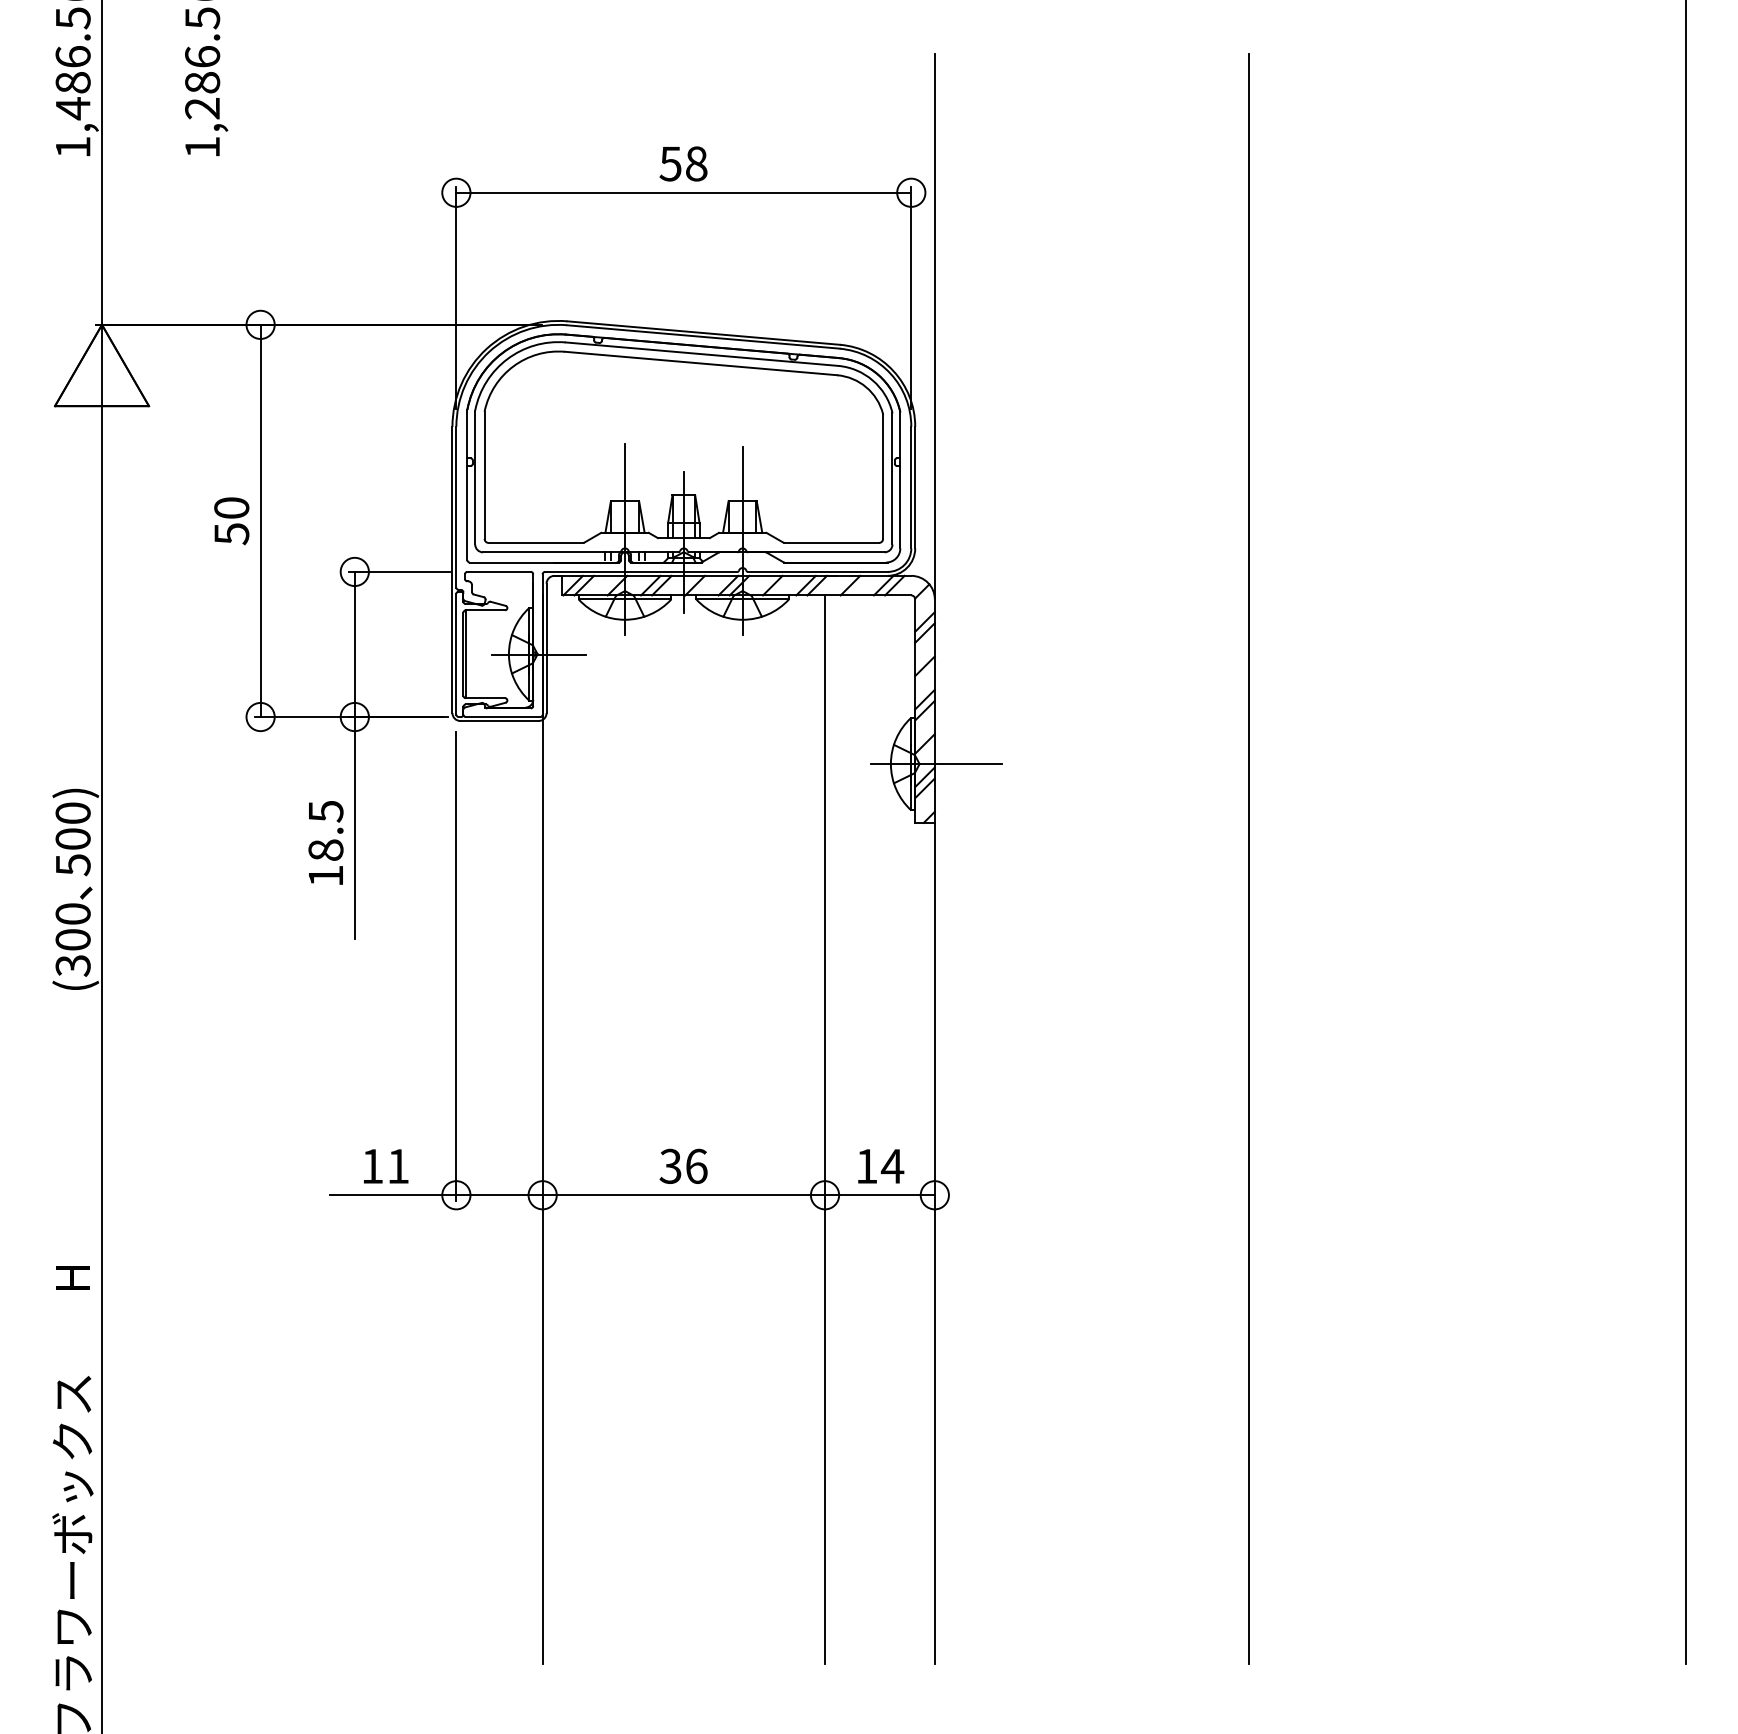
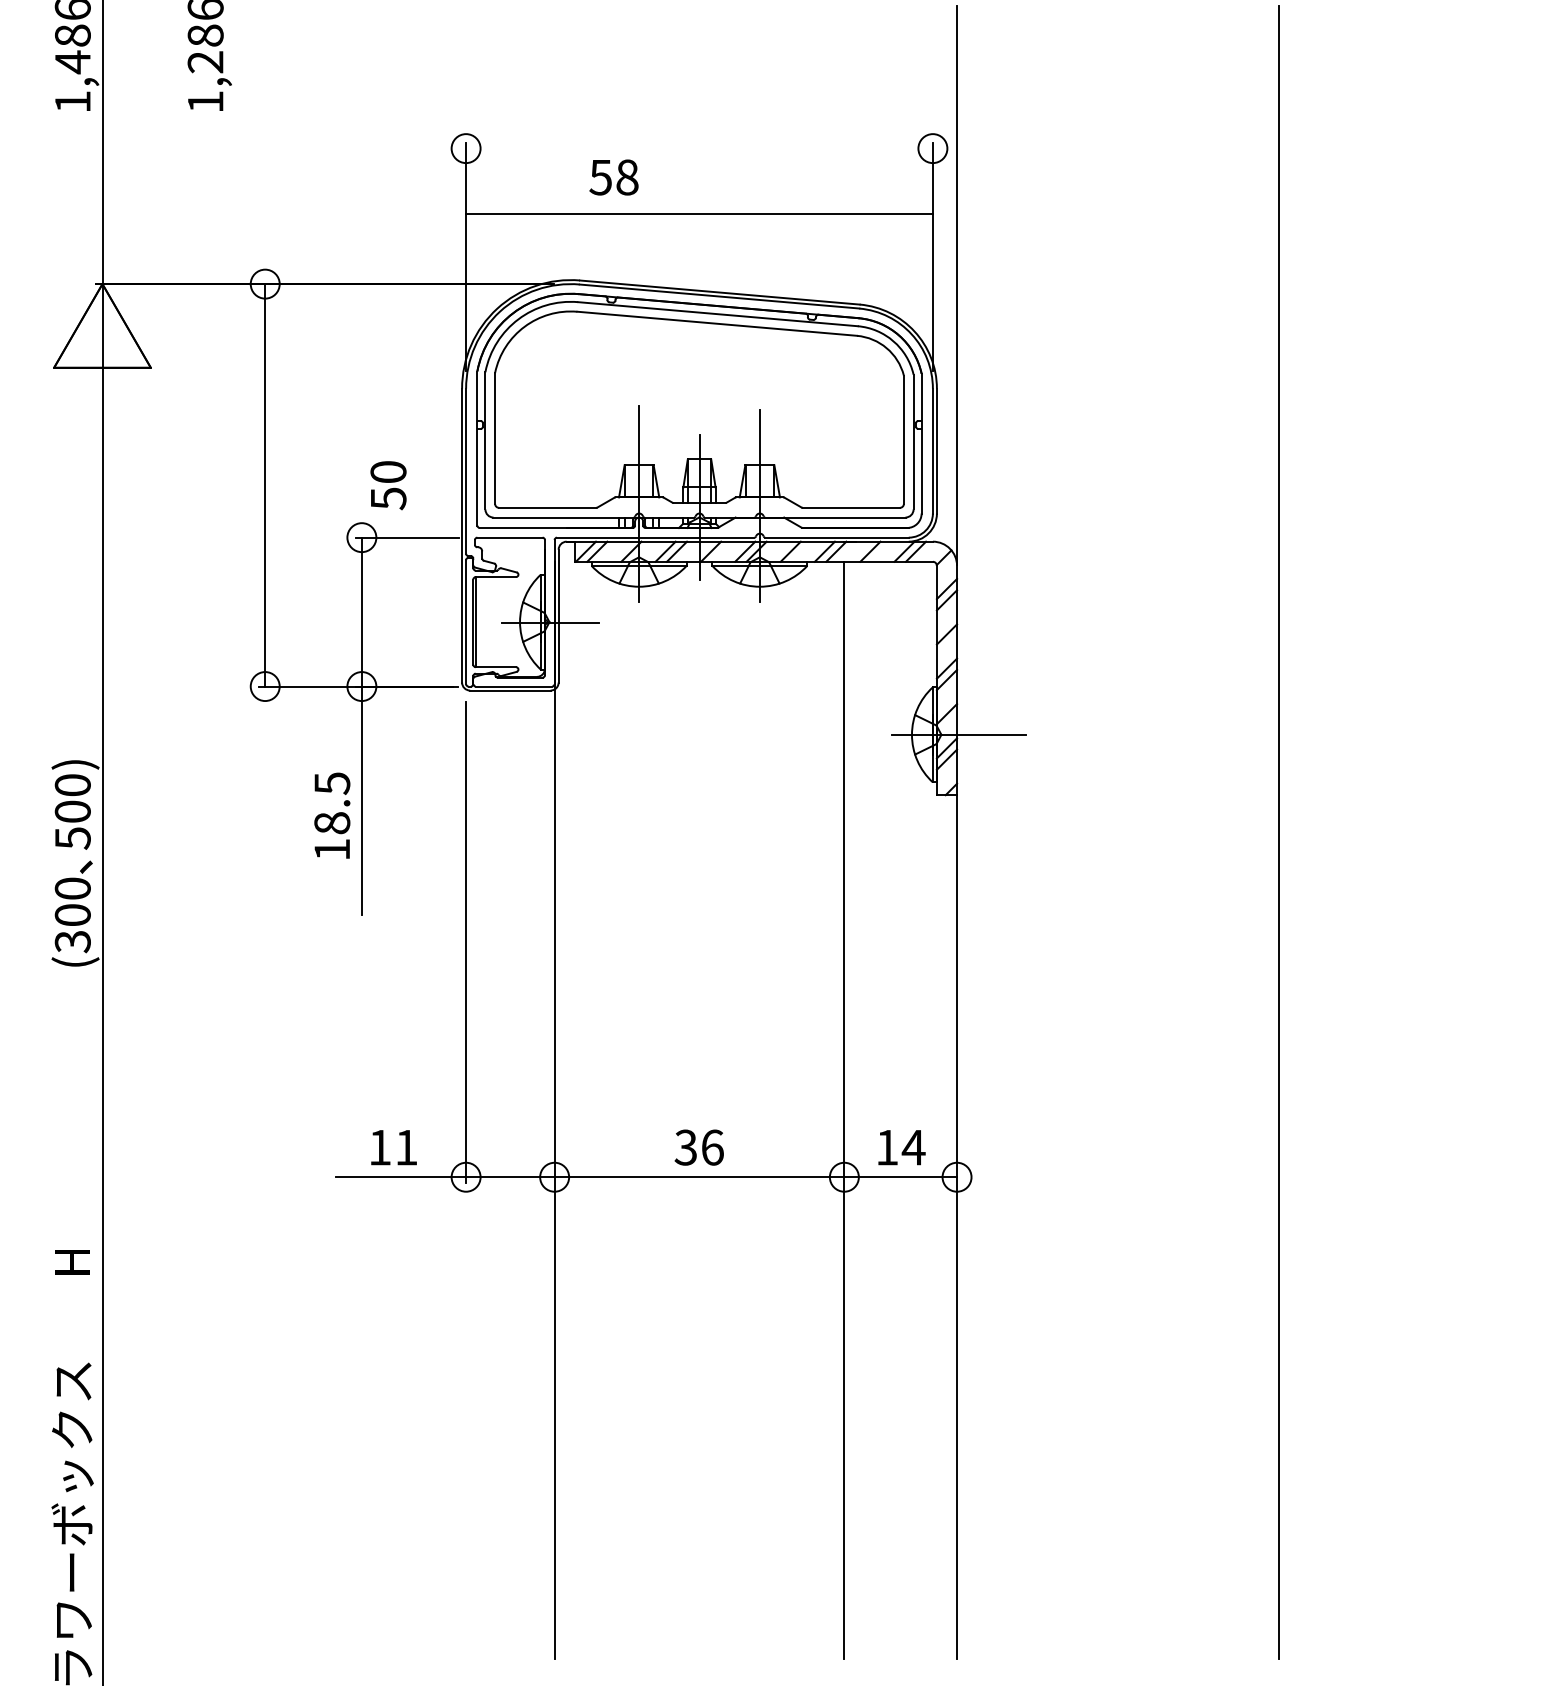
text: (683, 163) -> (613, 177), moved
line: (683, 192) -> (699, 213), moved
text: (231, 521) -> (388, 485), moved

